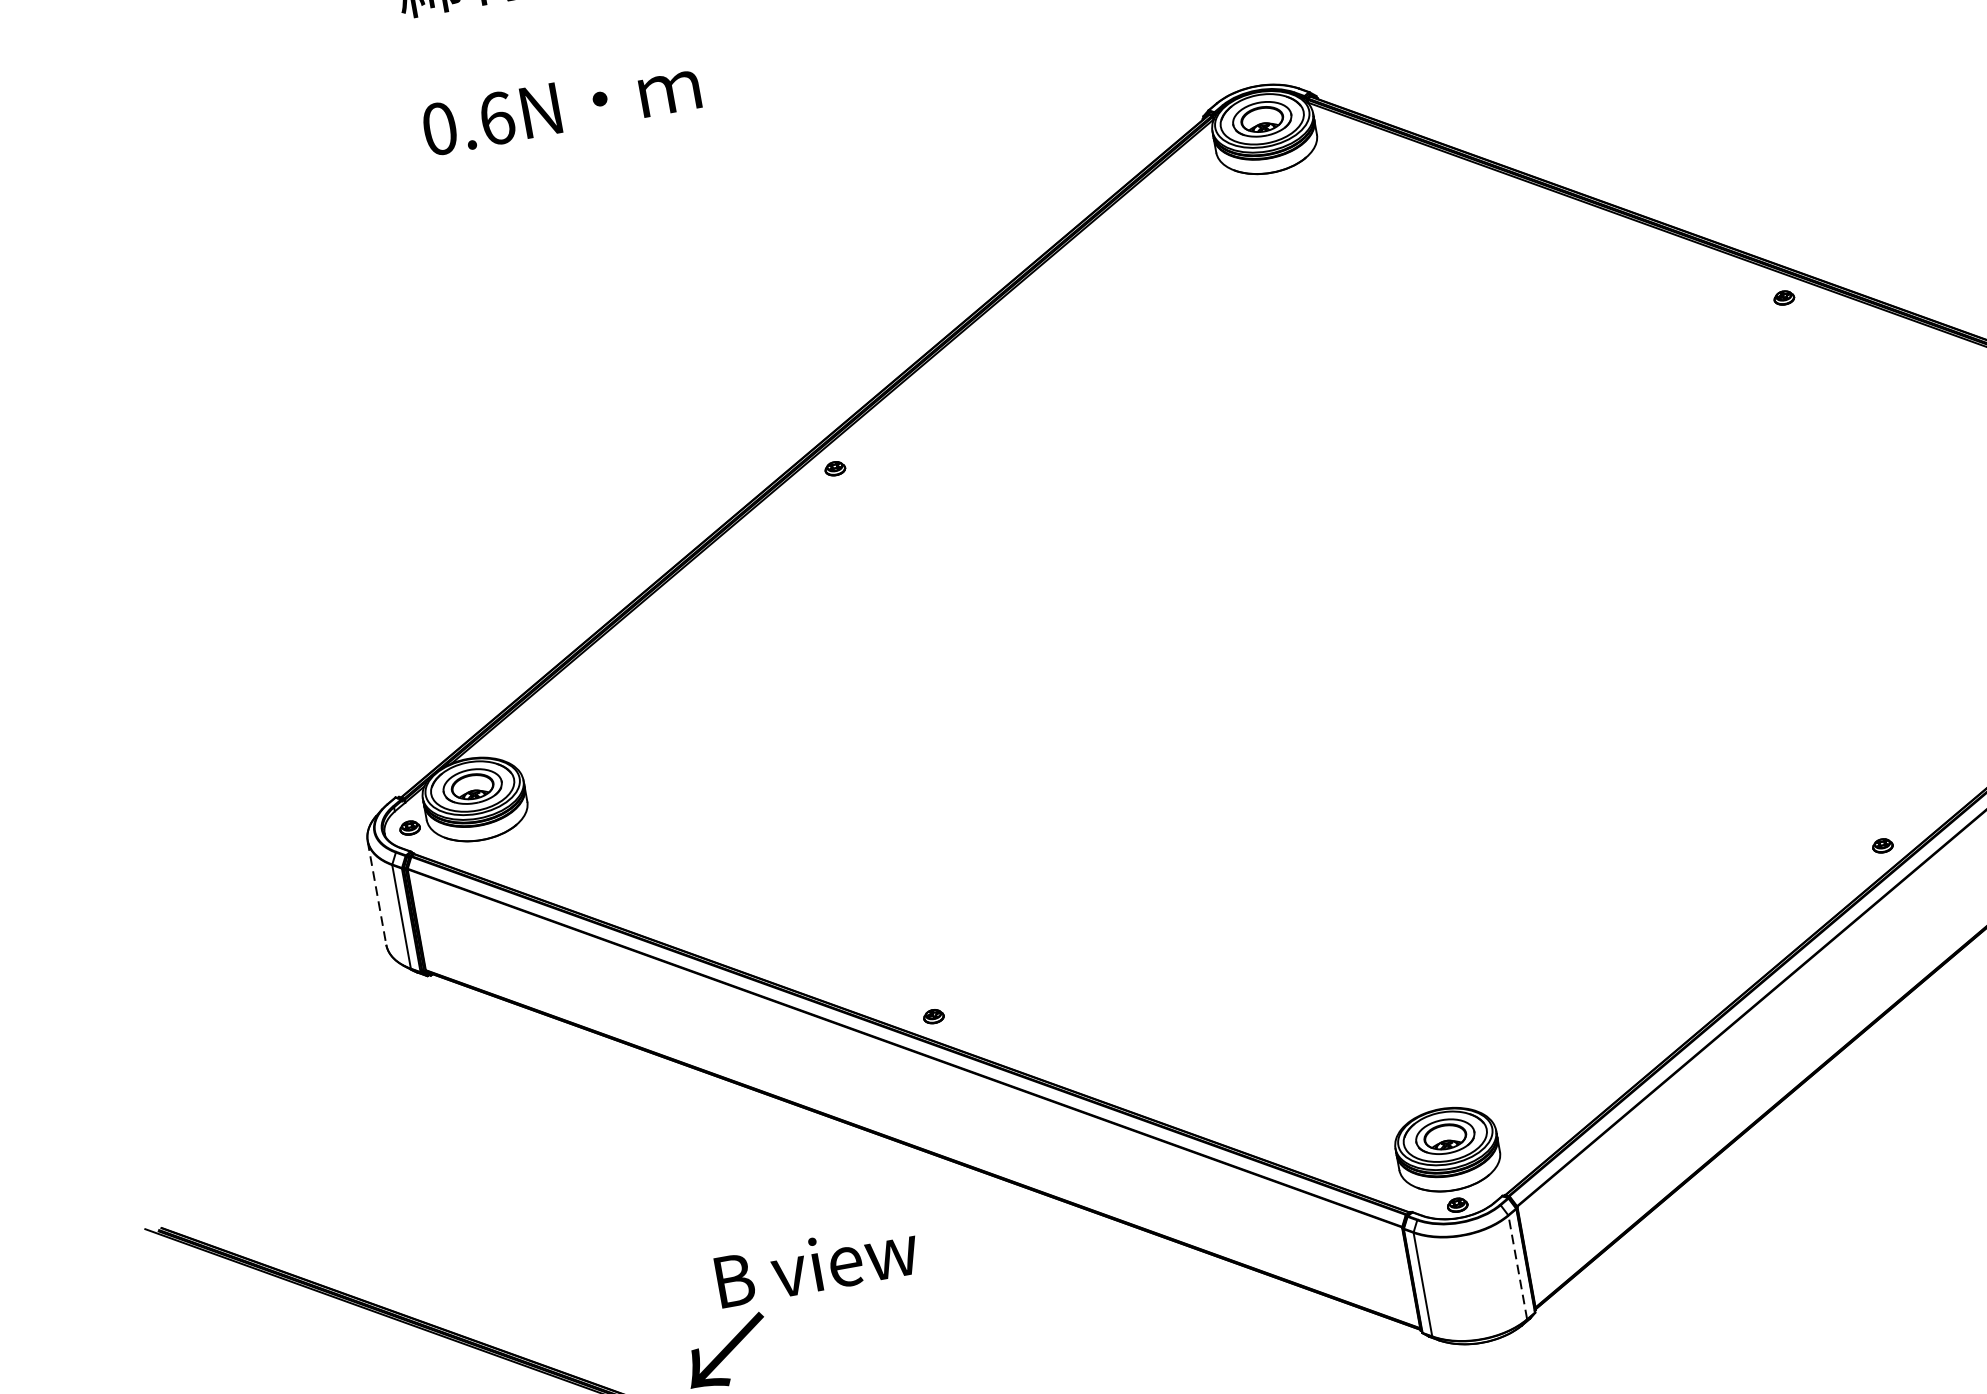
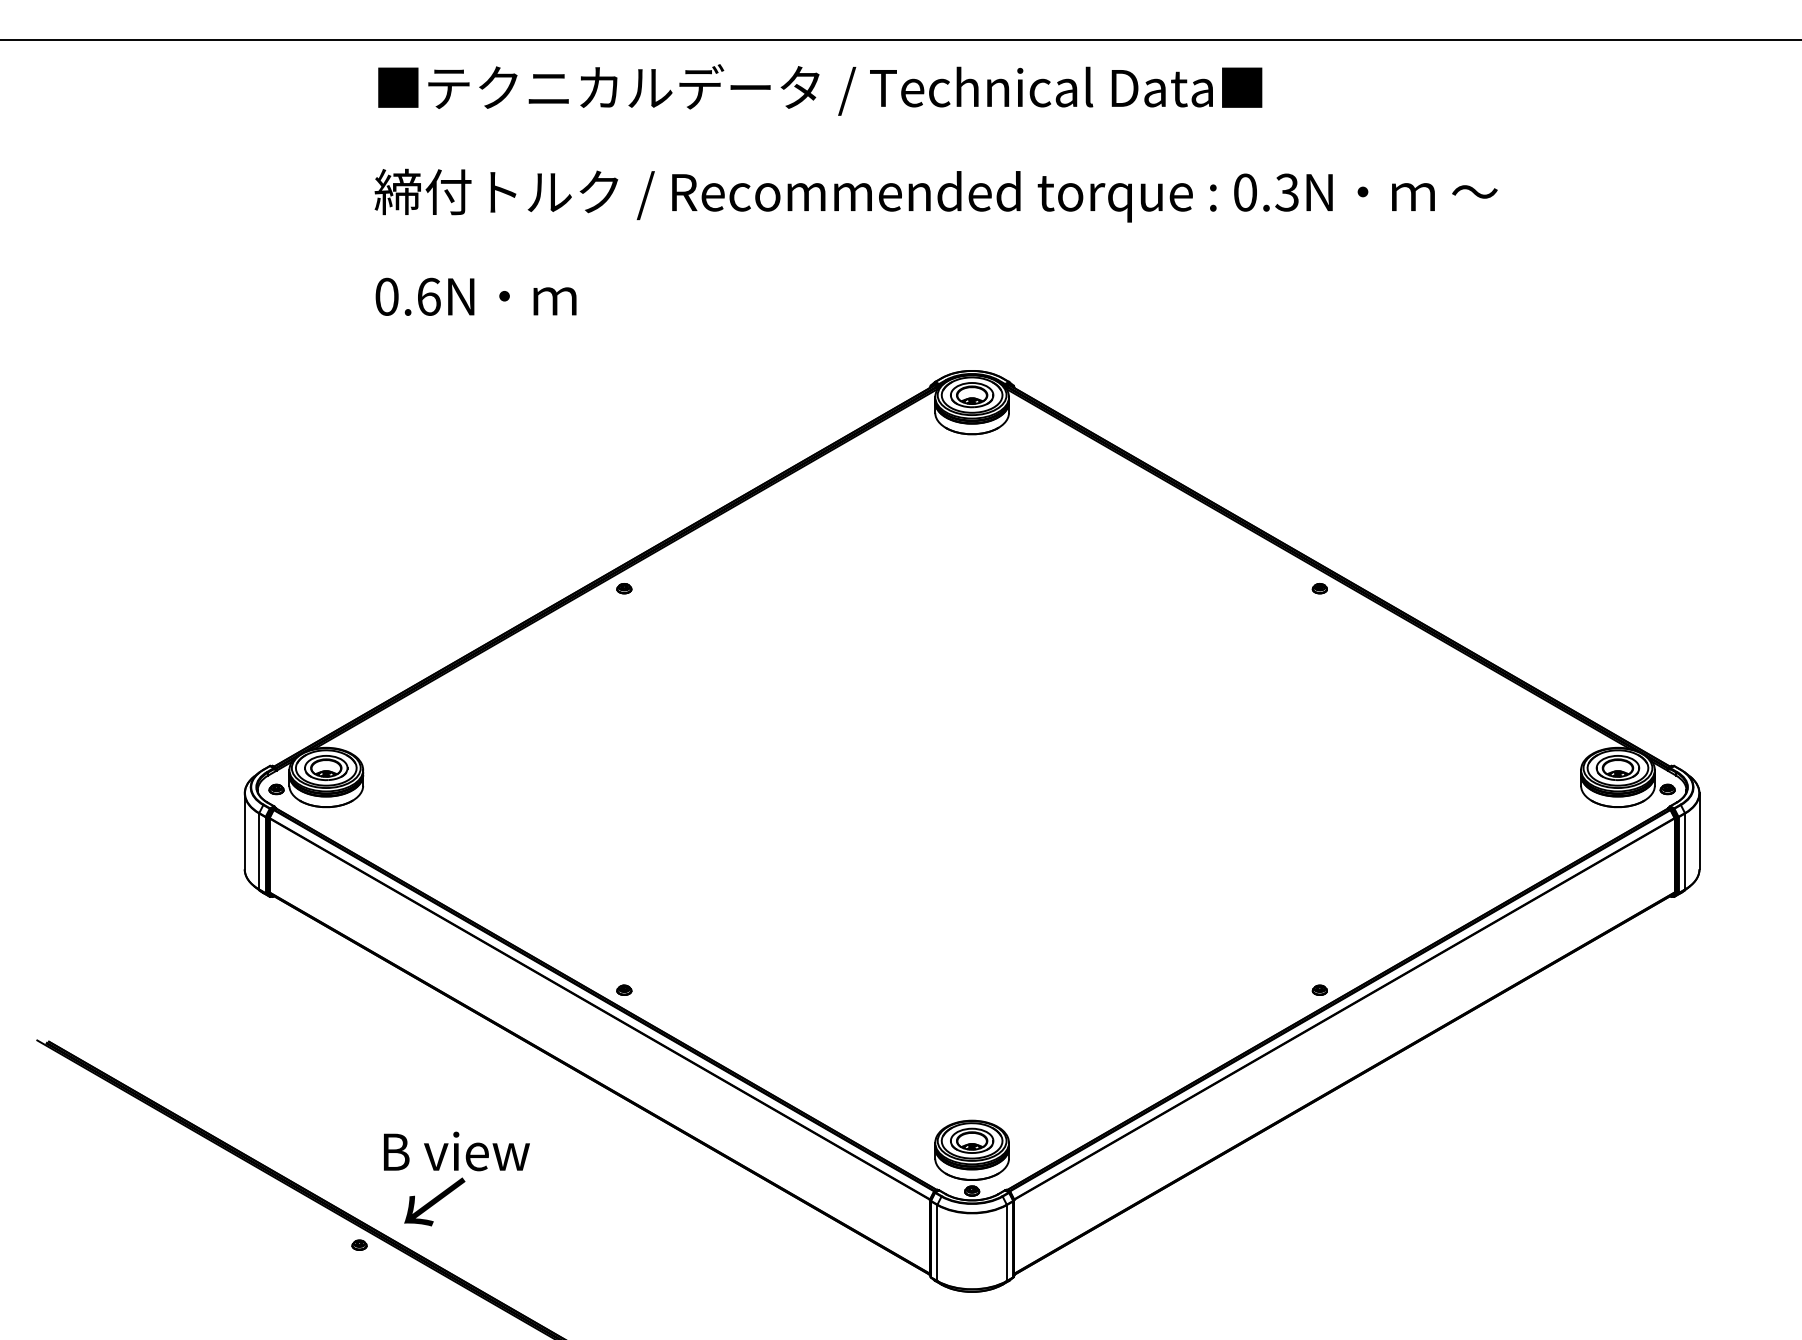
line: (376, 893) -> (244, 831), dashed -> solid
text: (816, 1264) -> (456, 1151), moved
line: (1517, 1268) -> (1006, 1243), dashed -> solid

